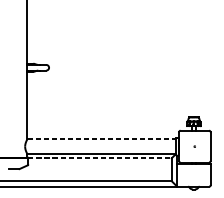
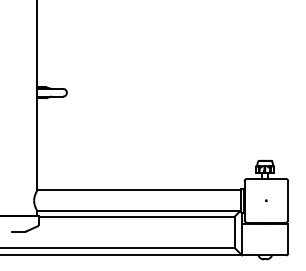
line: (102, 139) -> (139, 190), dashed -> solid
line: (100, 158) -> (137, 216), dashed -> solid

